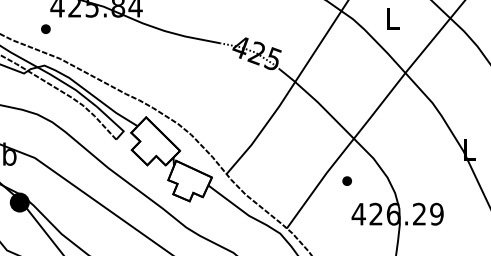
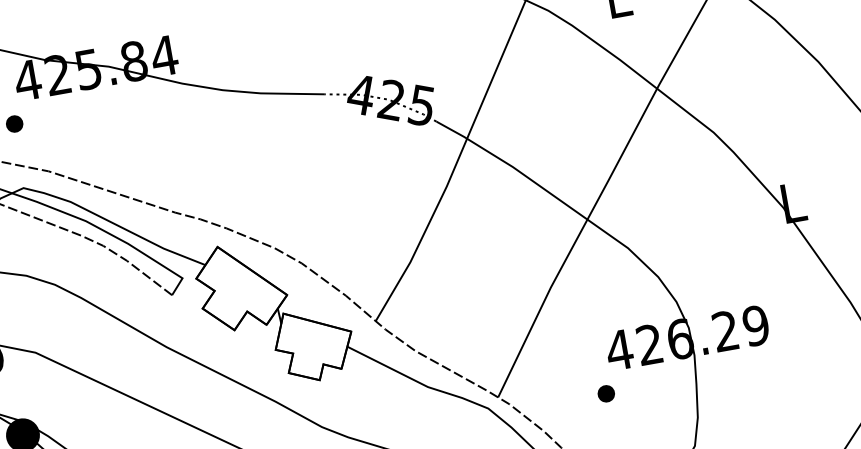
part: (346, 180) -> (604, 392), moved

